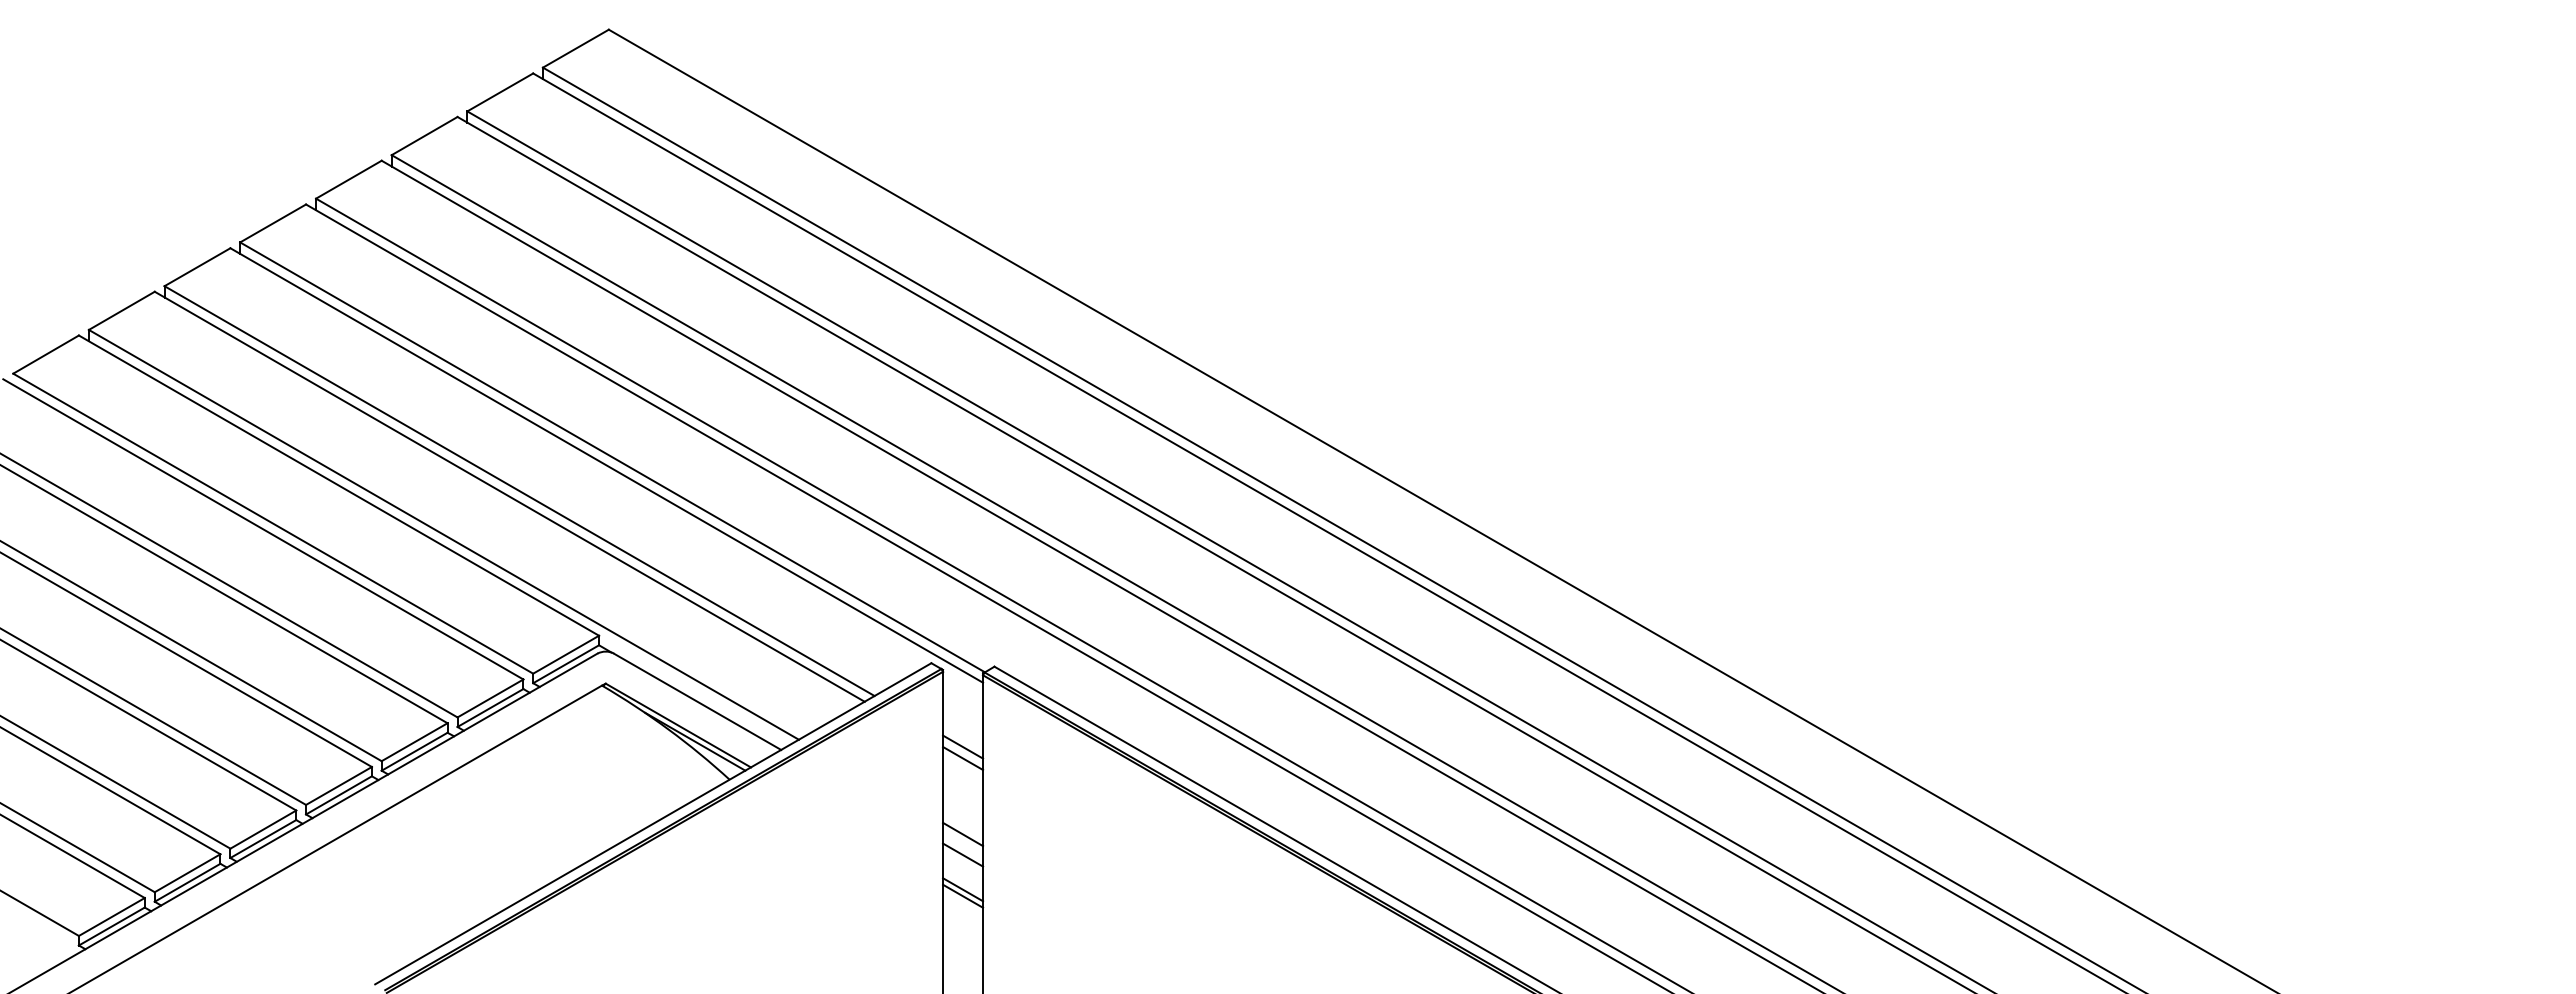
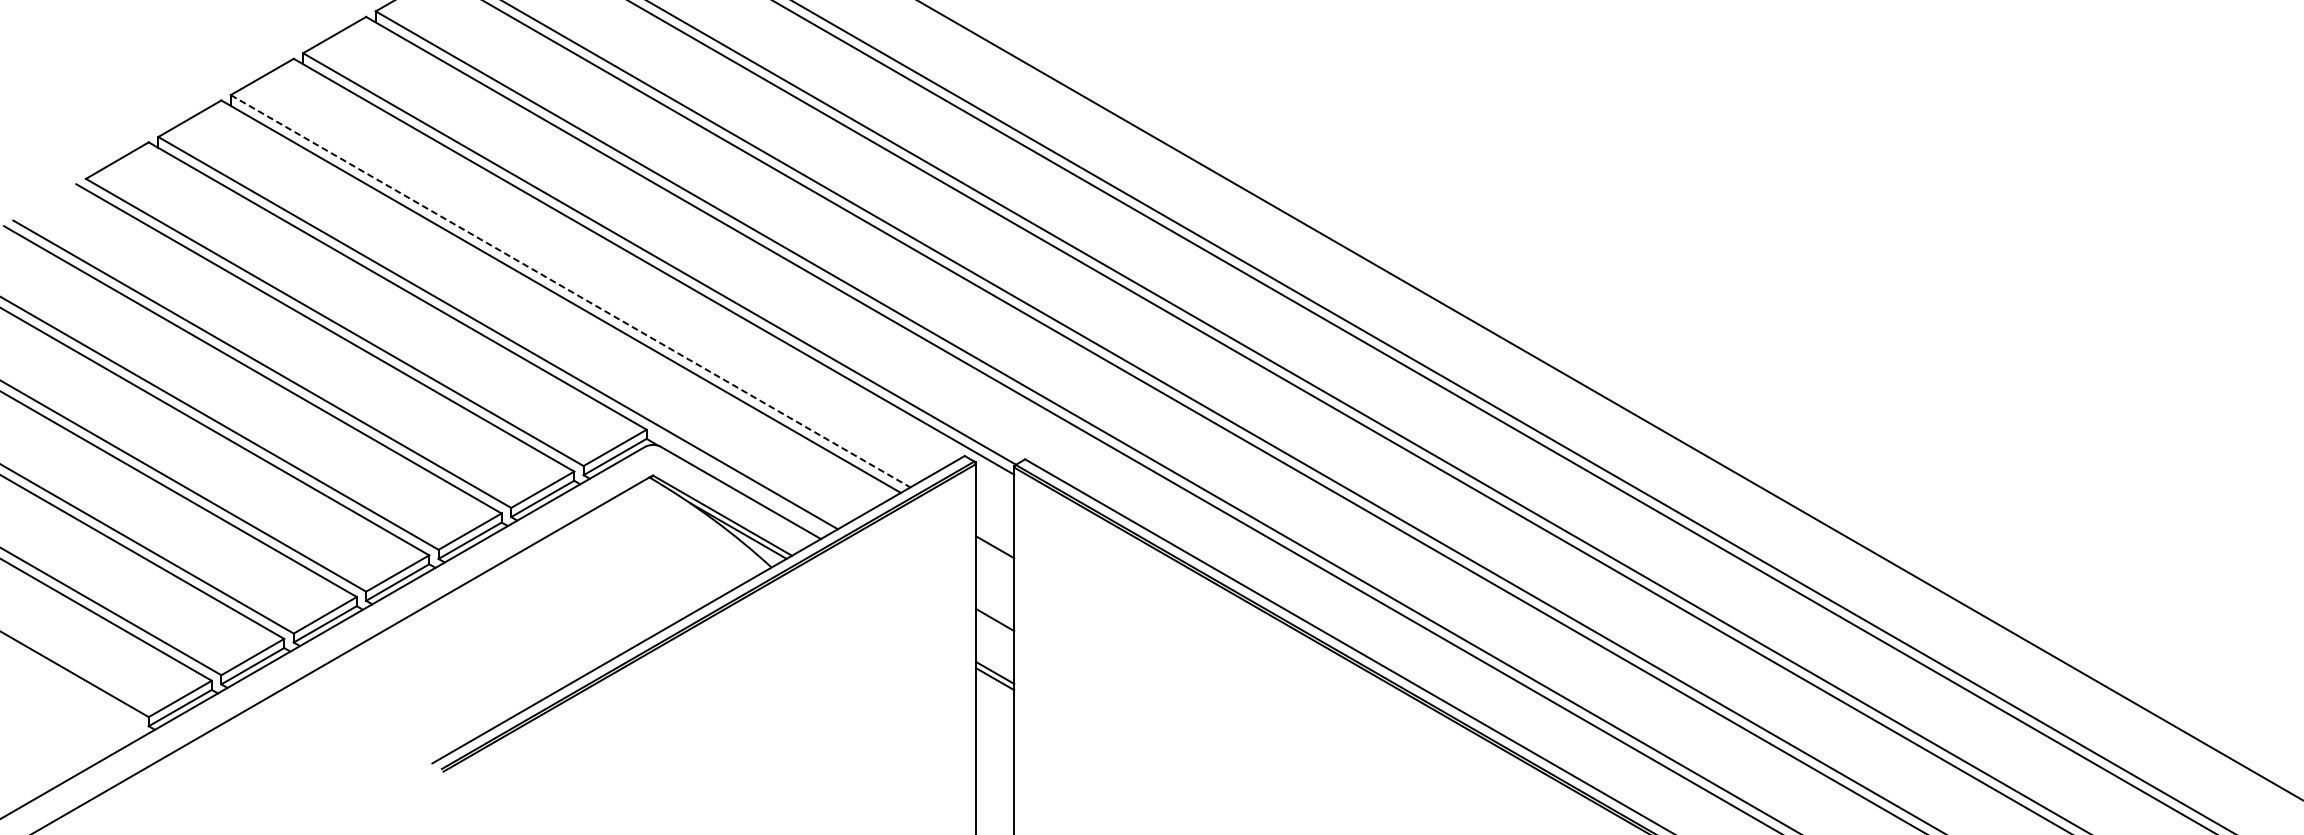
line: (519, 491) -> (570, 291), solid -> dashed
line: (963, 746) -> (995, 535), removed
line: (963, 854) -> (995, 639), removed

